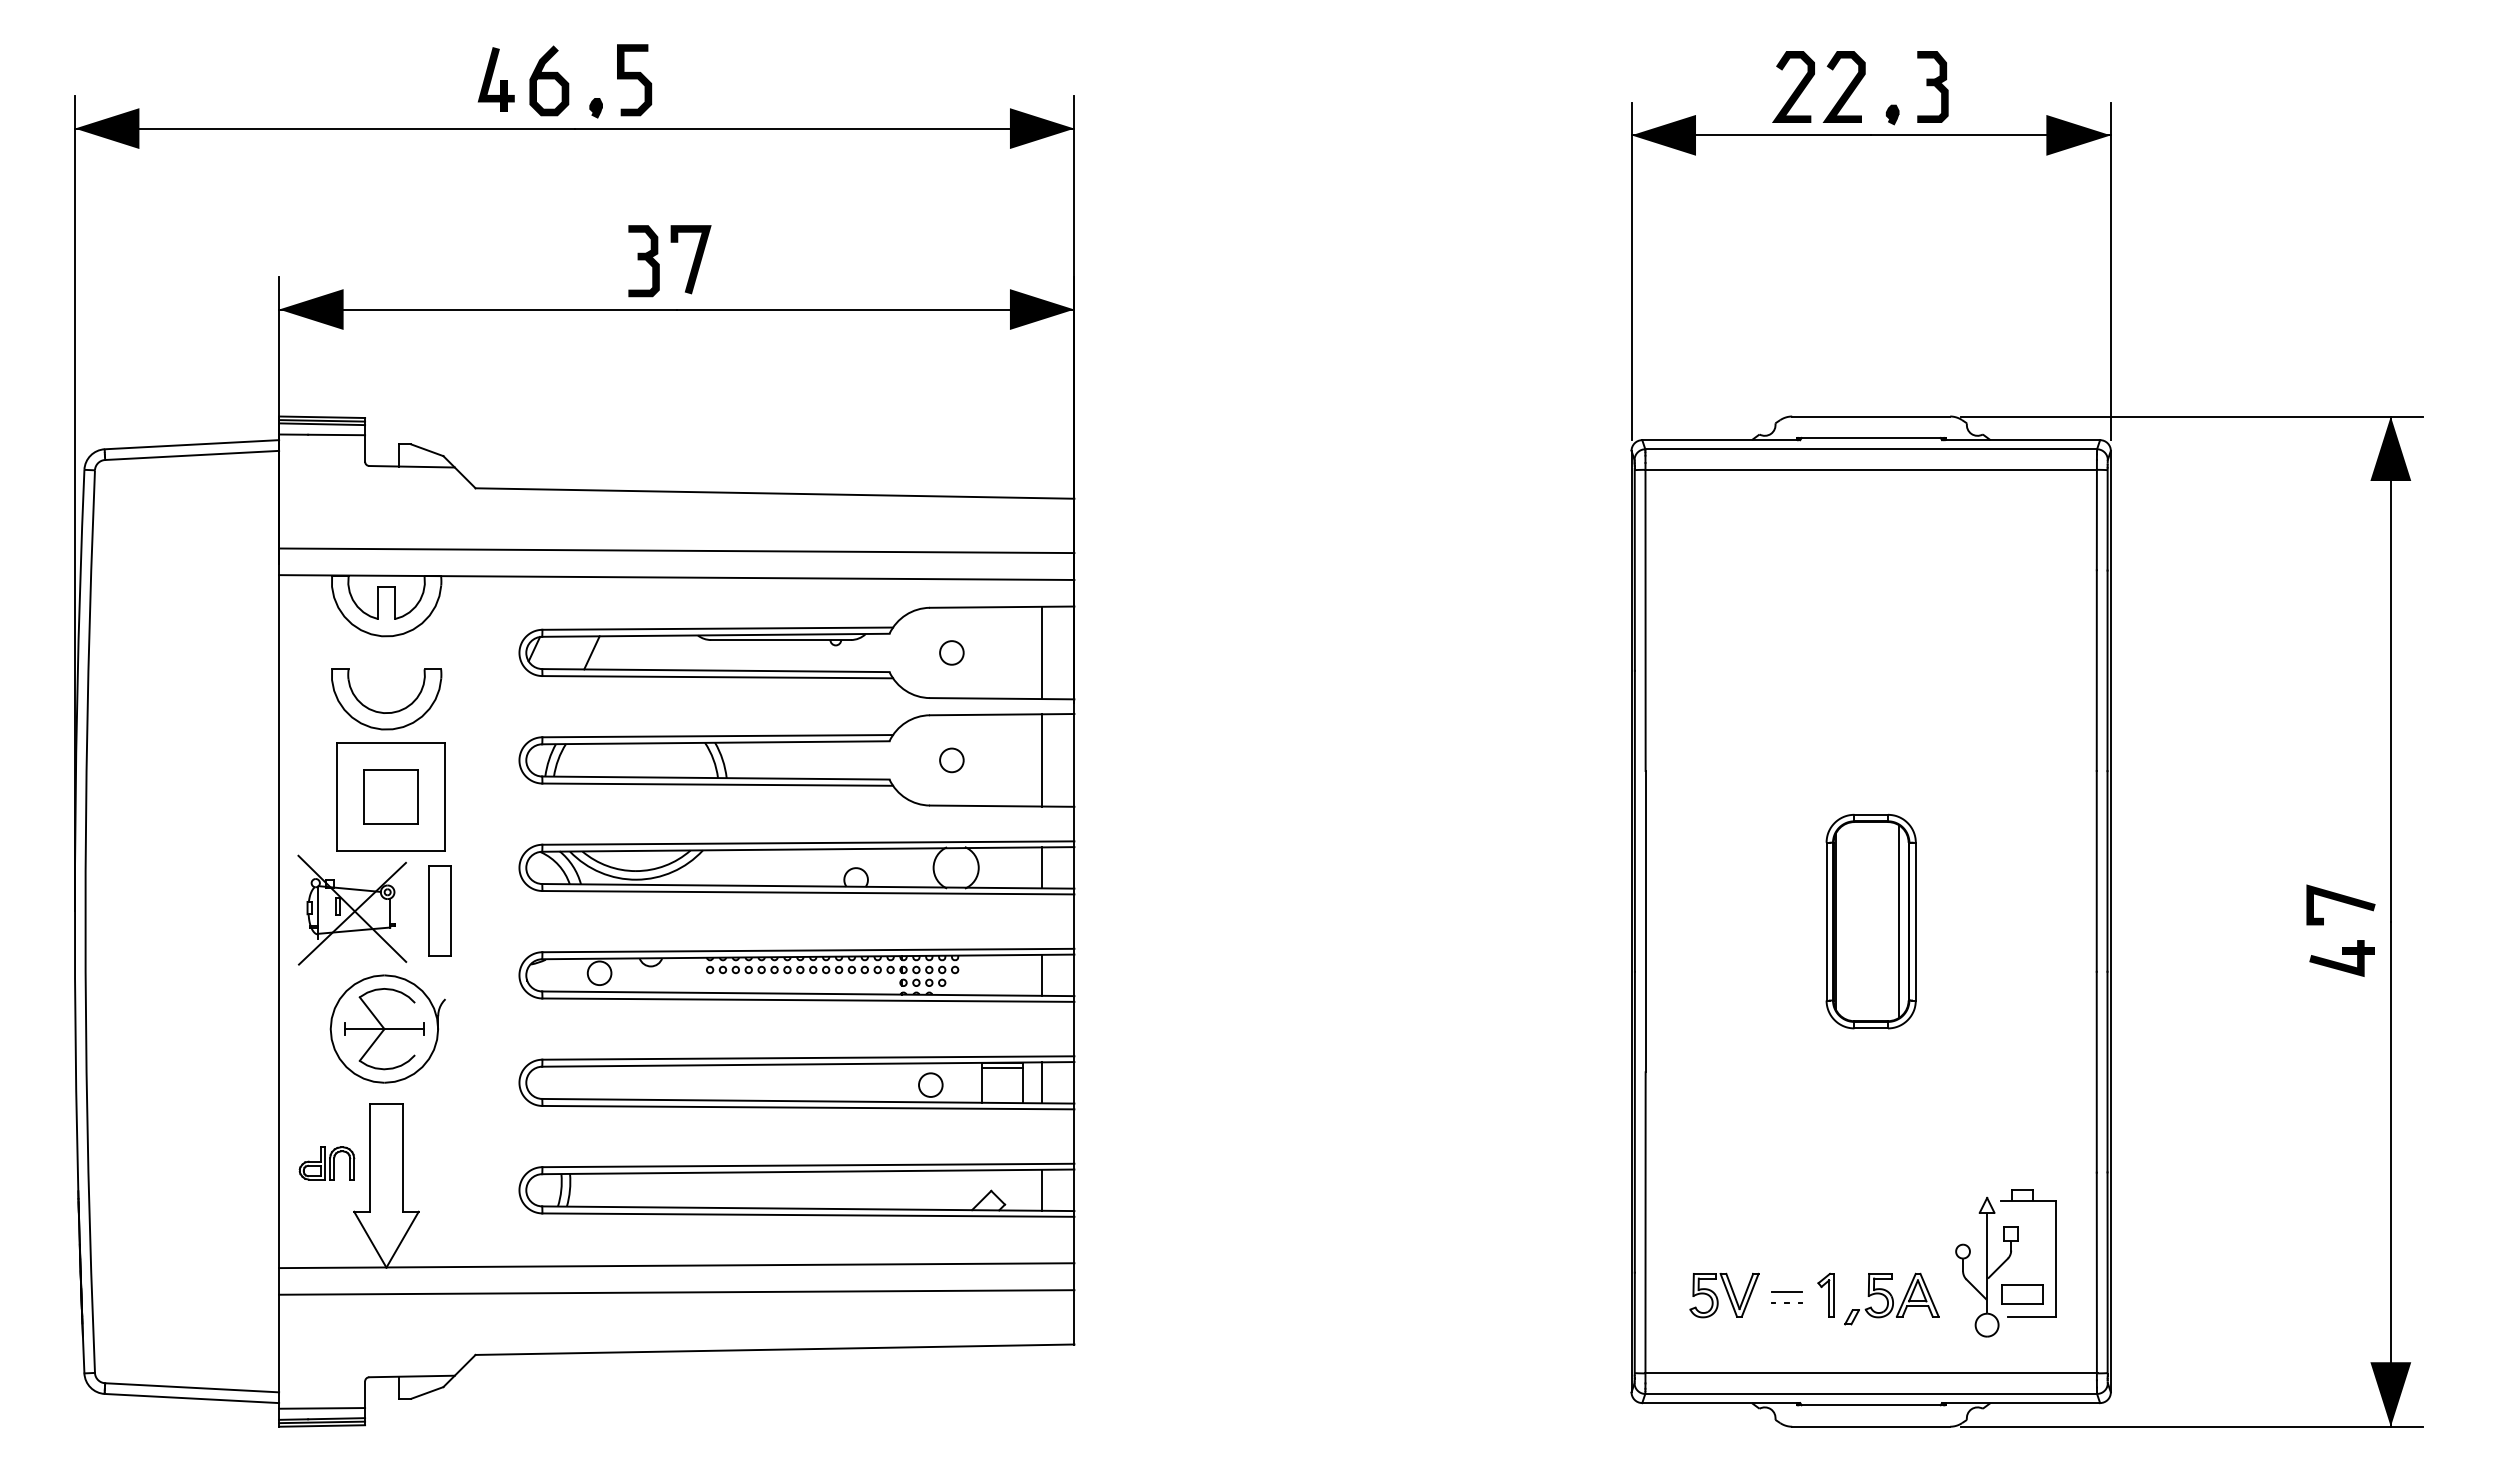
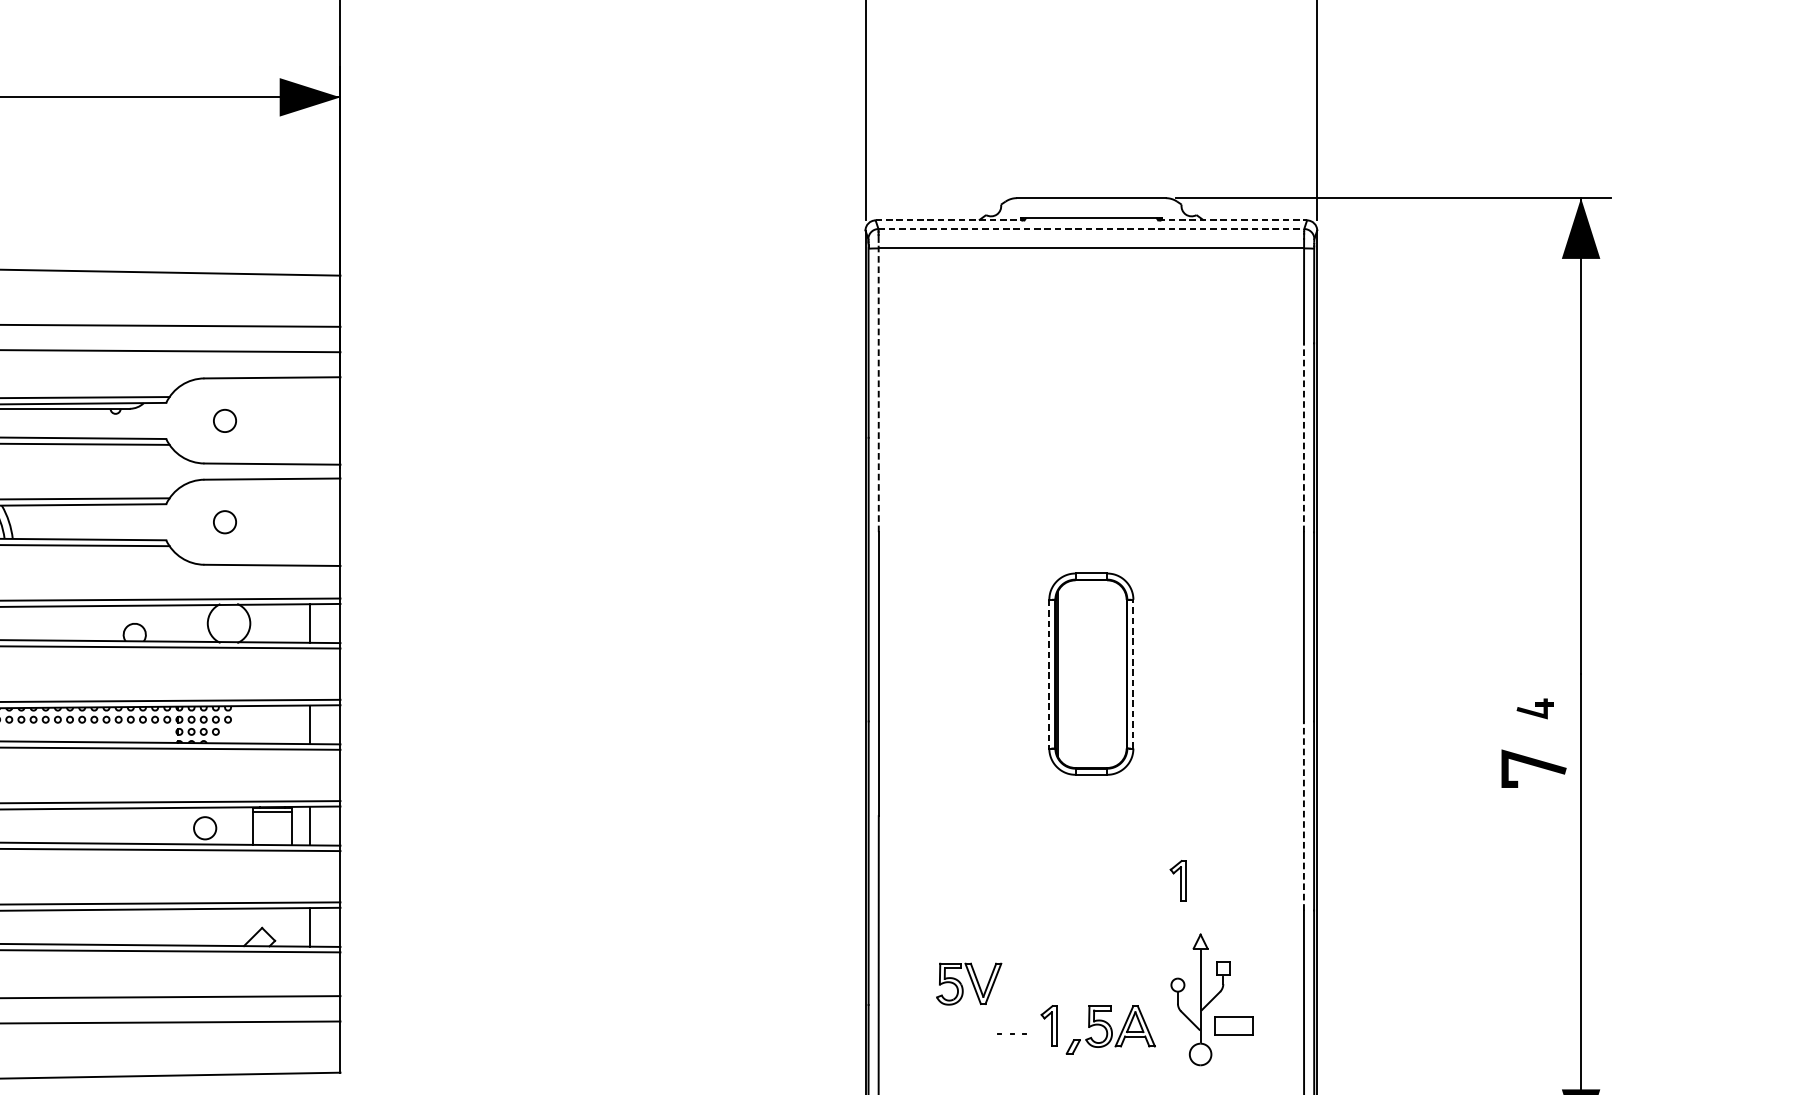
line: (1721, 440) -> (950, 220), solid -> dashed
line: (2021, 440) -> (1233, 220), solid -> dashed
line: (1871, 449) -> (1091, 229), solid -> dashed
line: (1645, 616) -> (878, 386), solid -> dashed
line: (1042, 652) -> (310, 420), removed
line: (2096, 670) -> (1303, 437), solid -> dashed
line: (1042, 760) -> (310, 522), removed
line: (2341, 902) -> (1534, 766), moved
line: (1826, 921) -> (1049, 674), solid -> dashed
line: (1898, 921) -> (1117, 674), removed
line: (1915, 921) -> (1133, 674), solid -> dashed
part: (2341, 958) -> (1534, 708), size x0.6
line: (2096, 1071) -> (1303, 815), solid -> dashed
part: (1962, 1140) -> (1177, 880), added
part: (2055, 1253) -> (1265, 986), removed
line: (1786, 1292) -> (1011, 1023), removed
part: (1724, 1295) -> (969, 984), moved

